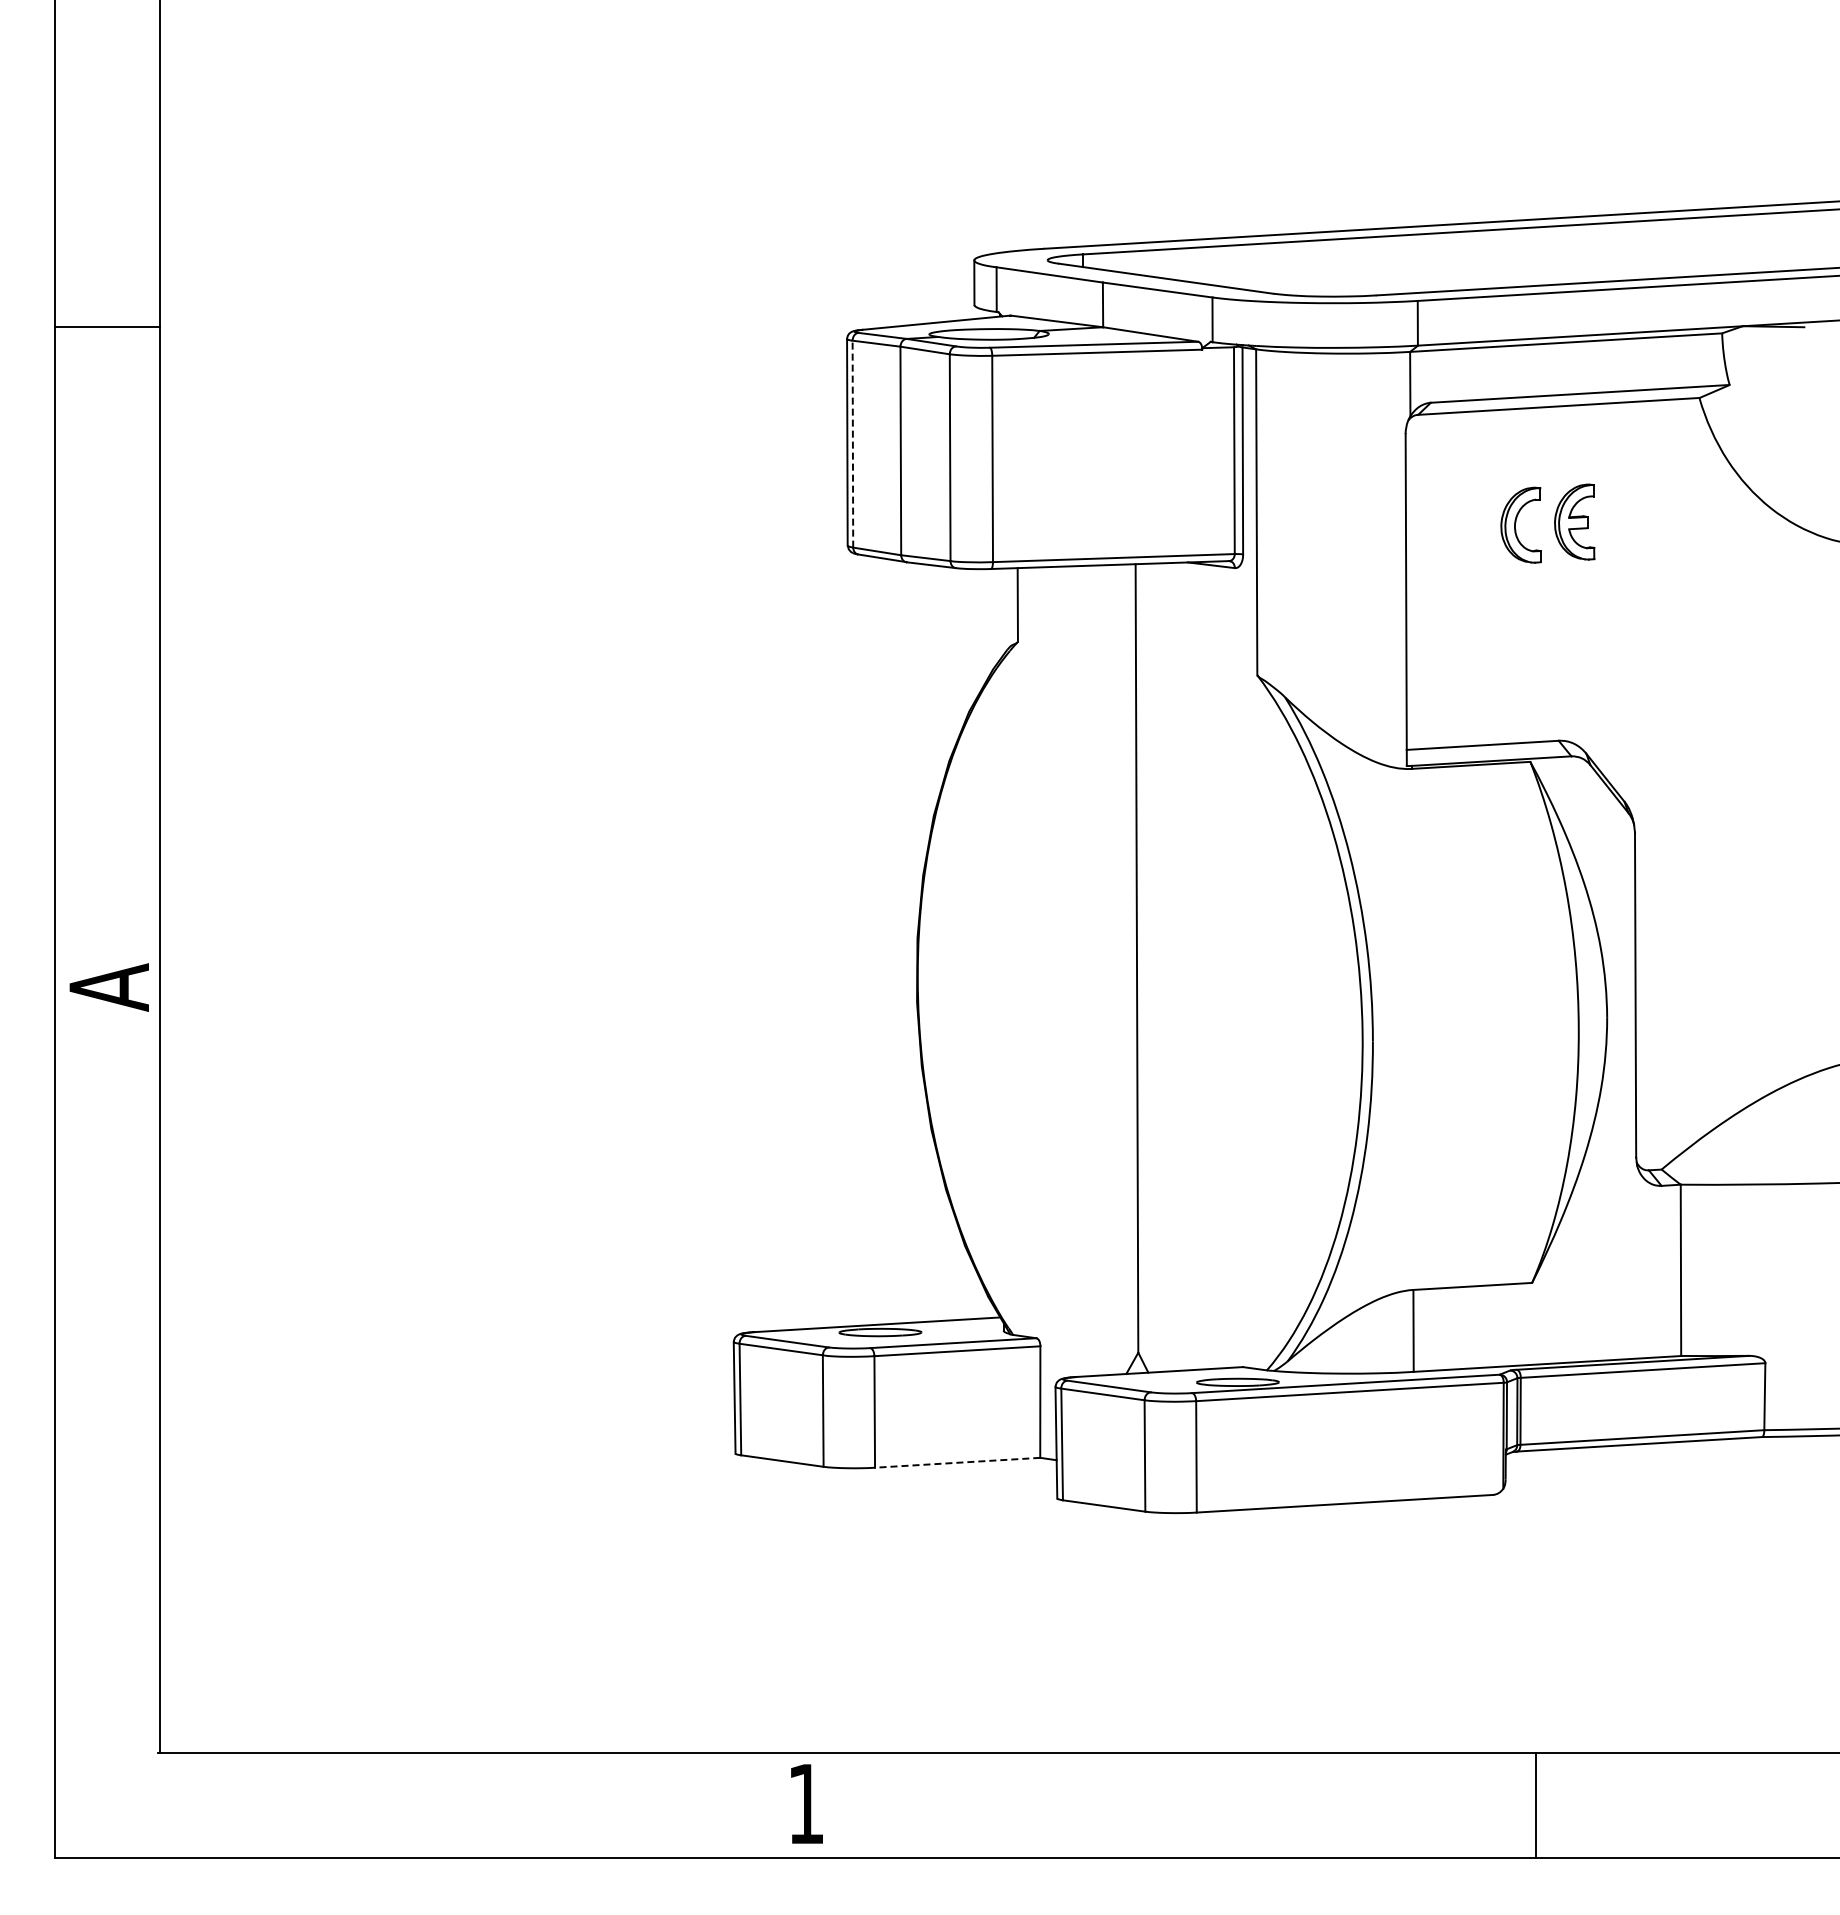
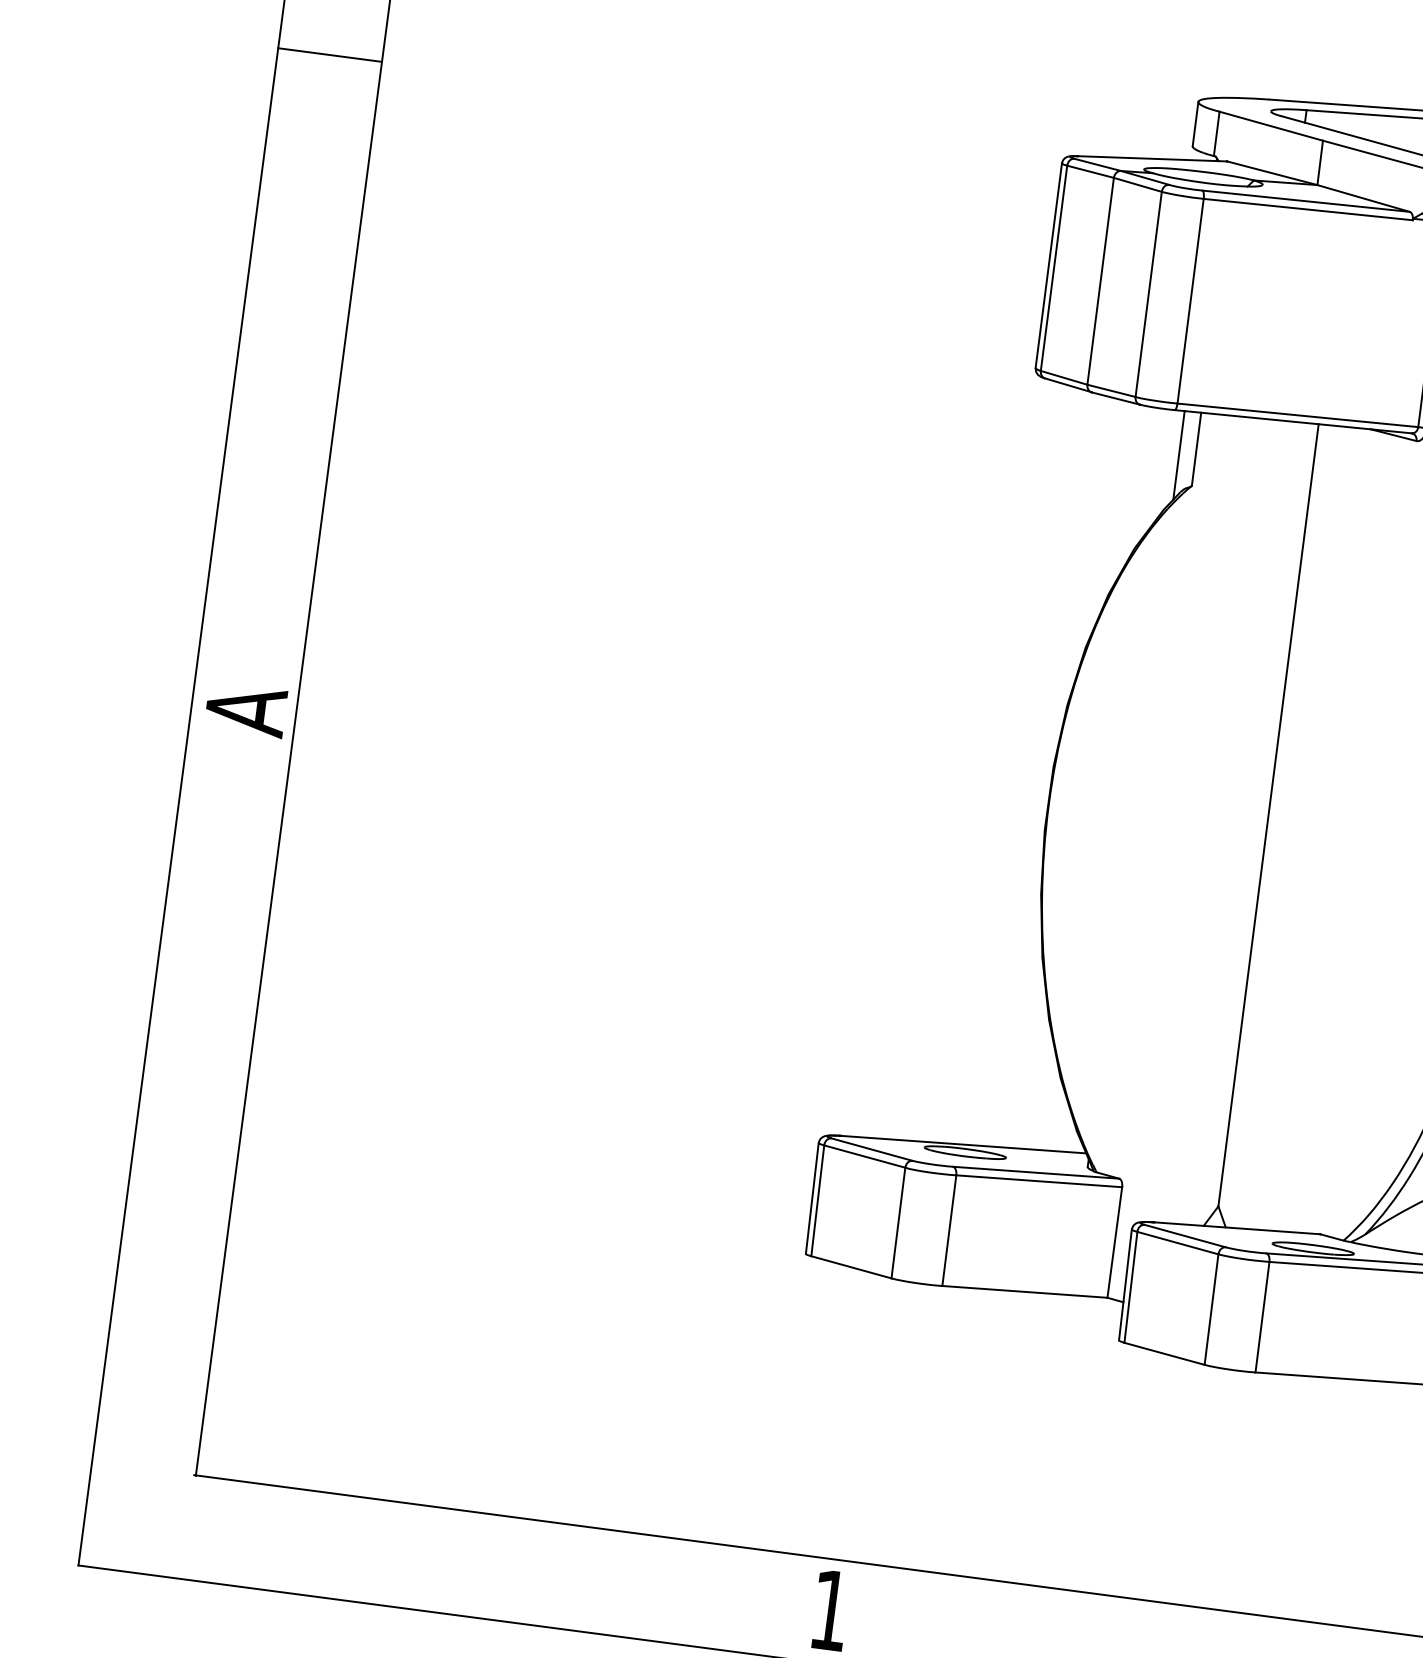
line: (852, 443) -> (1053, 267), dashed -> solid
line: (1001, 612) -> (1179, 454), added
line: (957, 1462) -> (1024, 1291), dashed -> solid

